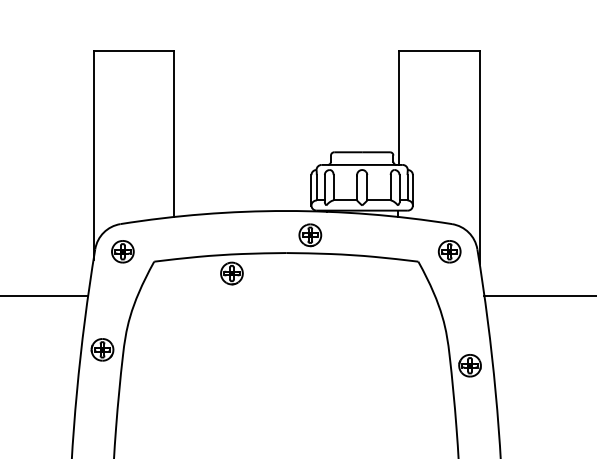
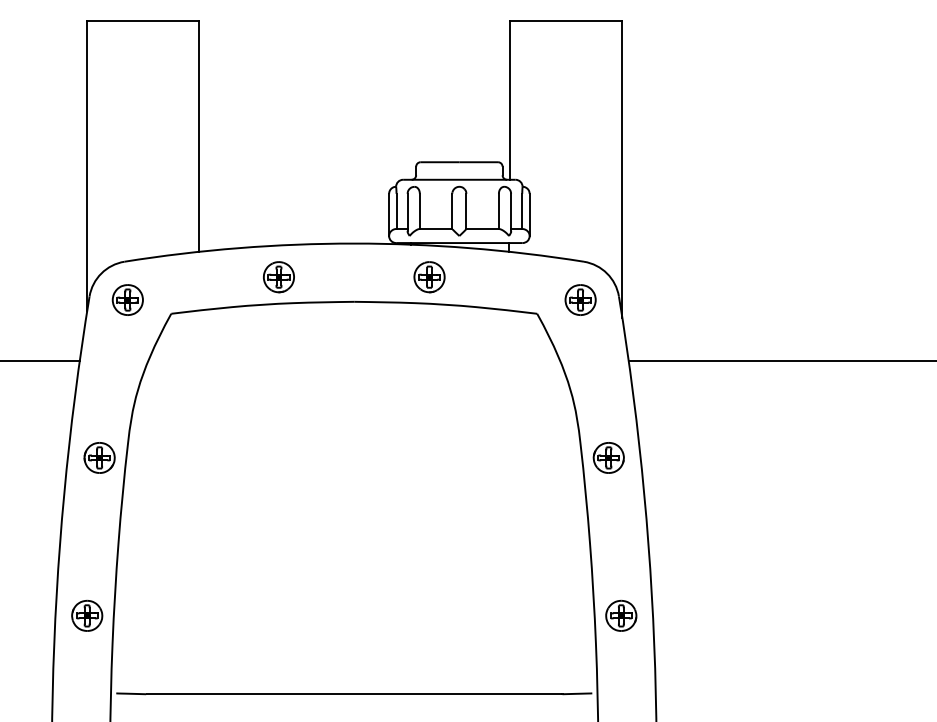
part: (310, 235) -> (429, 277), moved
part: (231, 273) -> (278, 277), moved
part: (102, 349) -> (99, 457), moved

